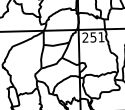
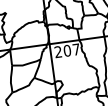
text: (97, 37) -> (71, 50), 251 -> 207

